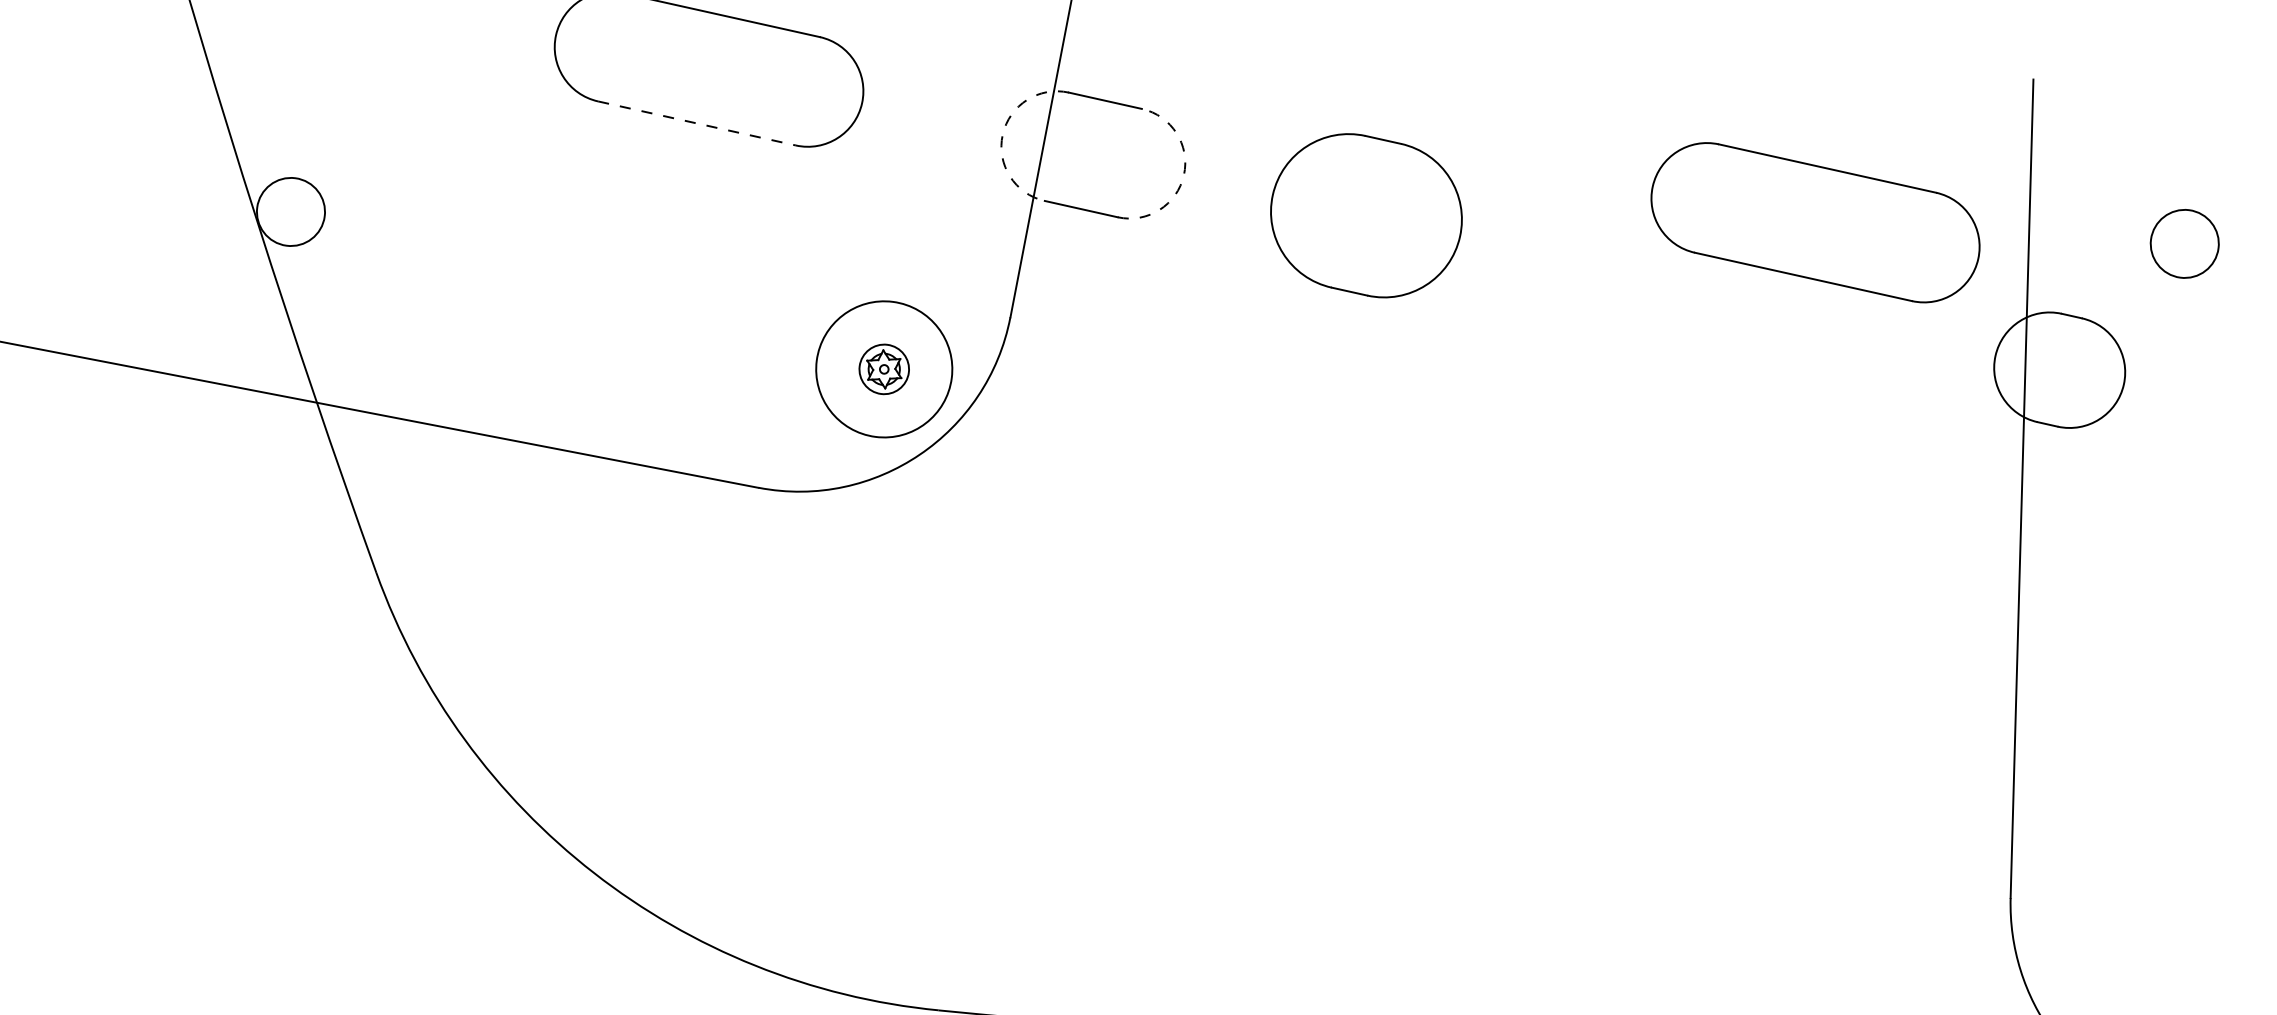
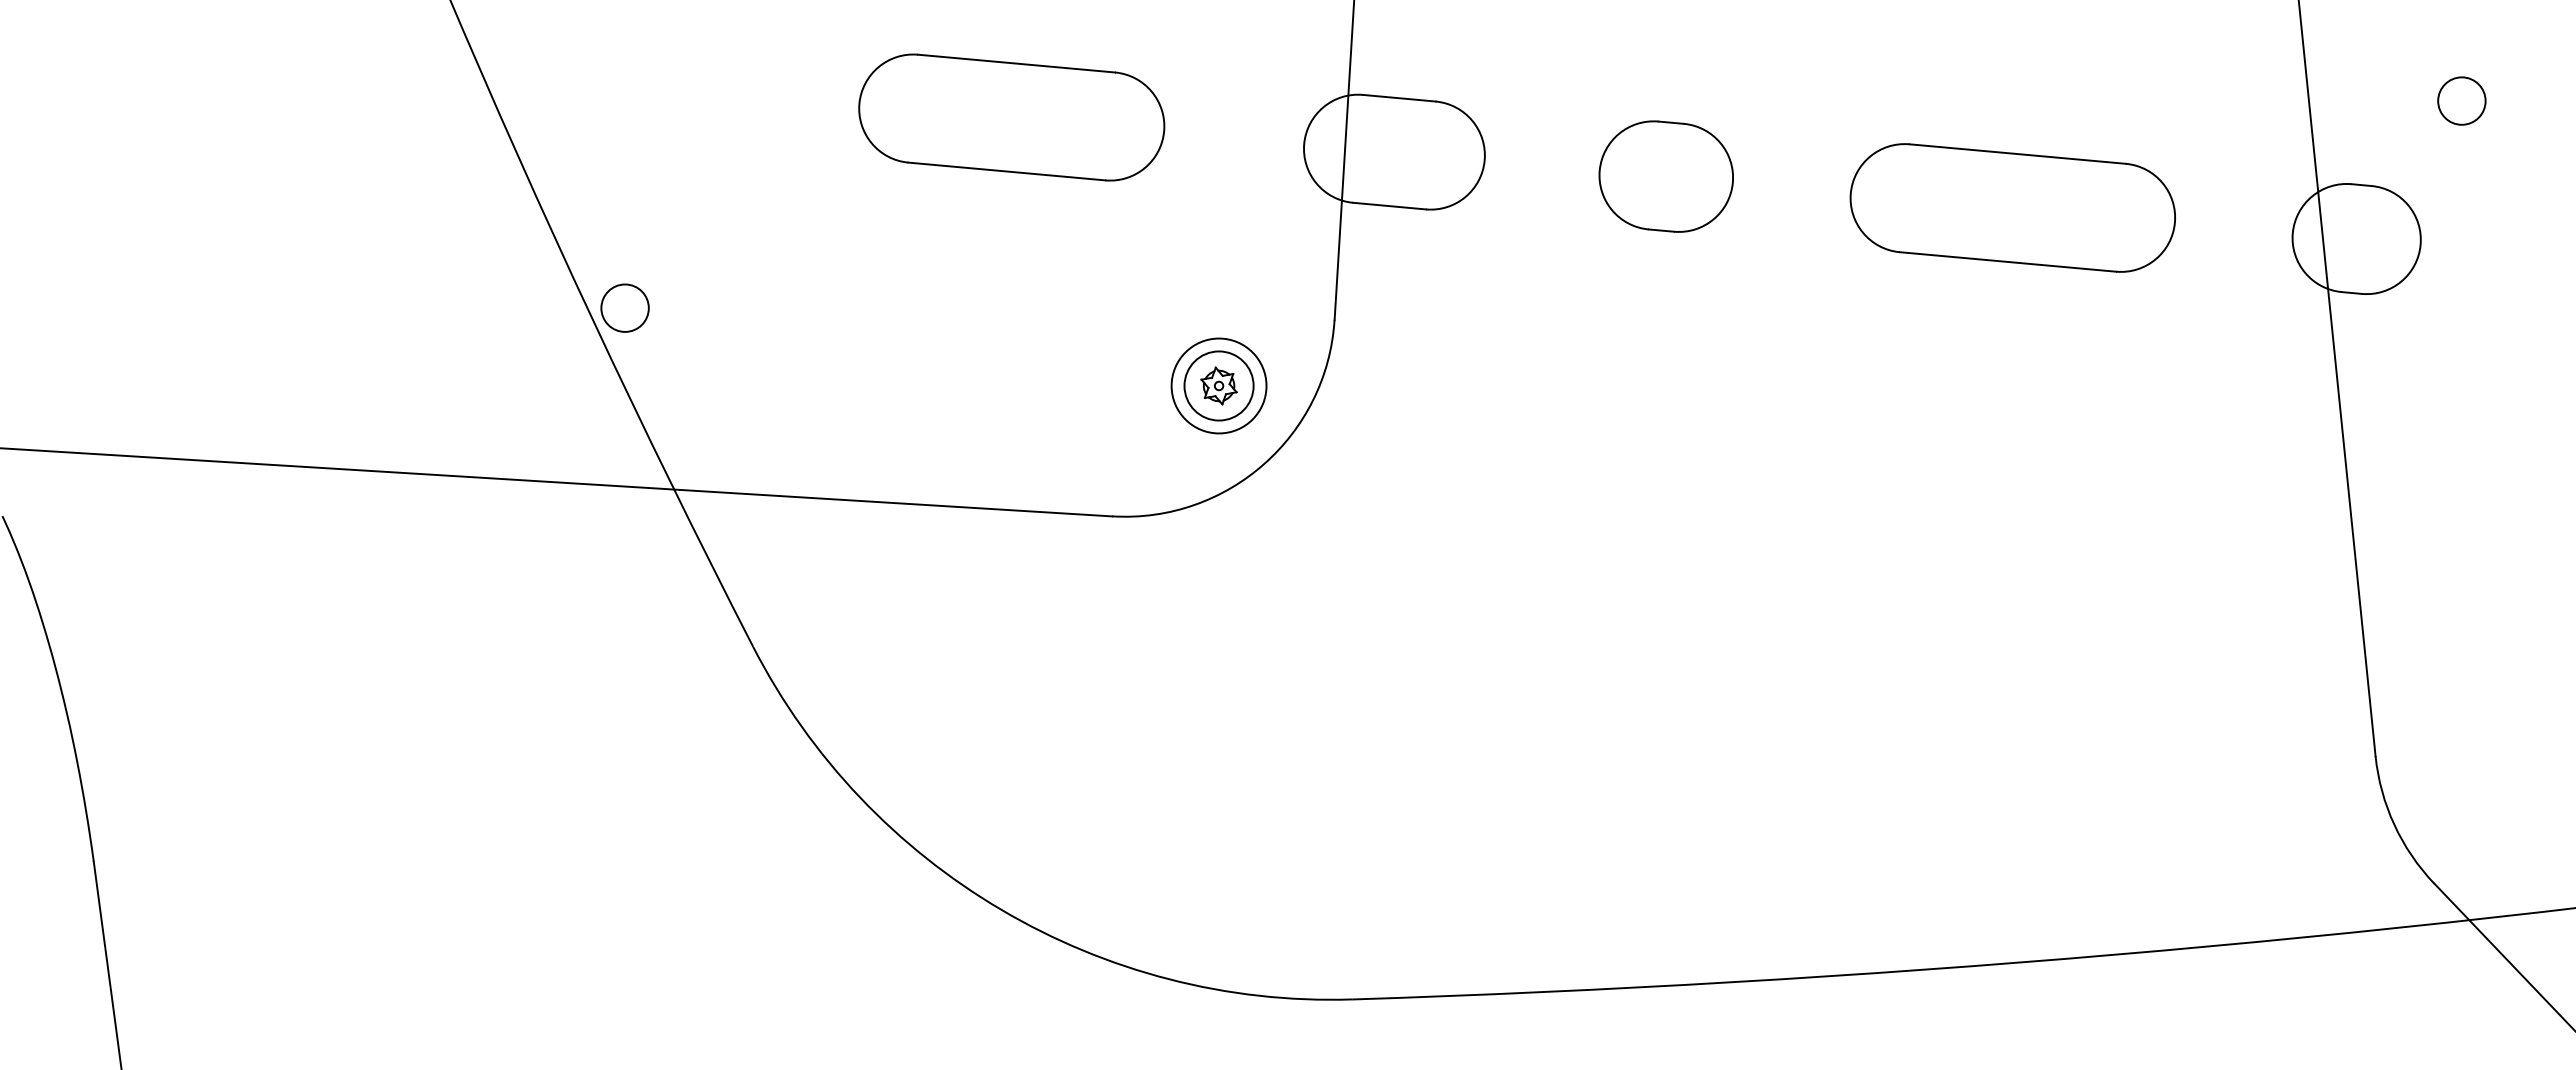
line: (696, 123) -> (1006, 171), dashed -> solid
arc: (1002, 135) -> (1304, 144), dashed -> solid
arc: (1183, 175) -> (1484, 160), dashed -> solid
circle: (290, 211) -> (624, 307), size x0.71
part: (1365, 215) -> (1665, 176), size x0.71
part: (1815, 222) -> (2012, 207), moved
circle: (2184, 243) -> (2461, 100), size x0.71
circle: (883, 368) -> (1218, 385), size x0.71
circle: (883, 368) -> (1218, 385), size x1.43

